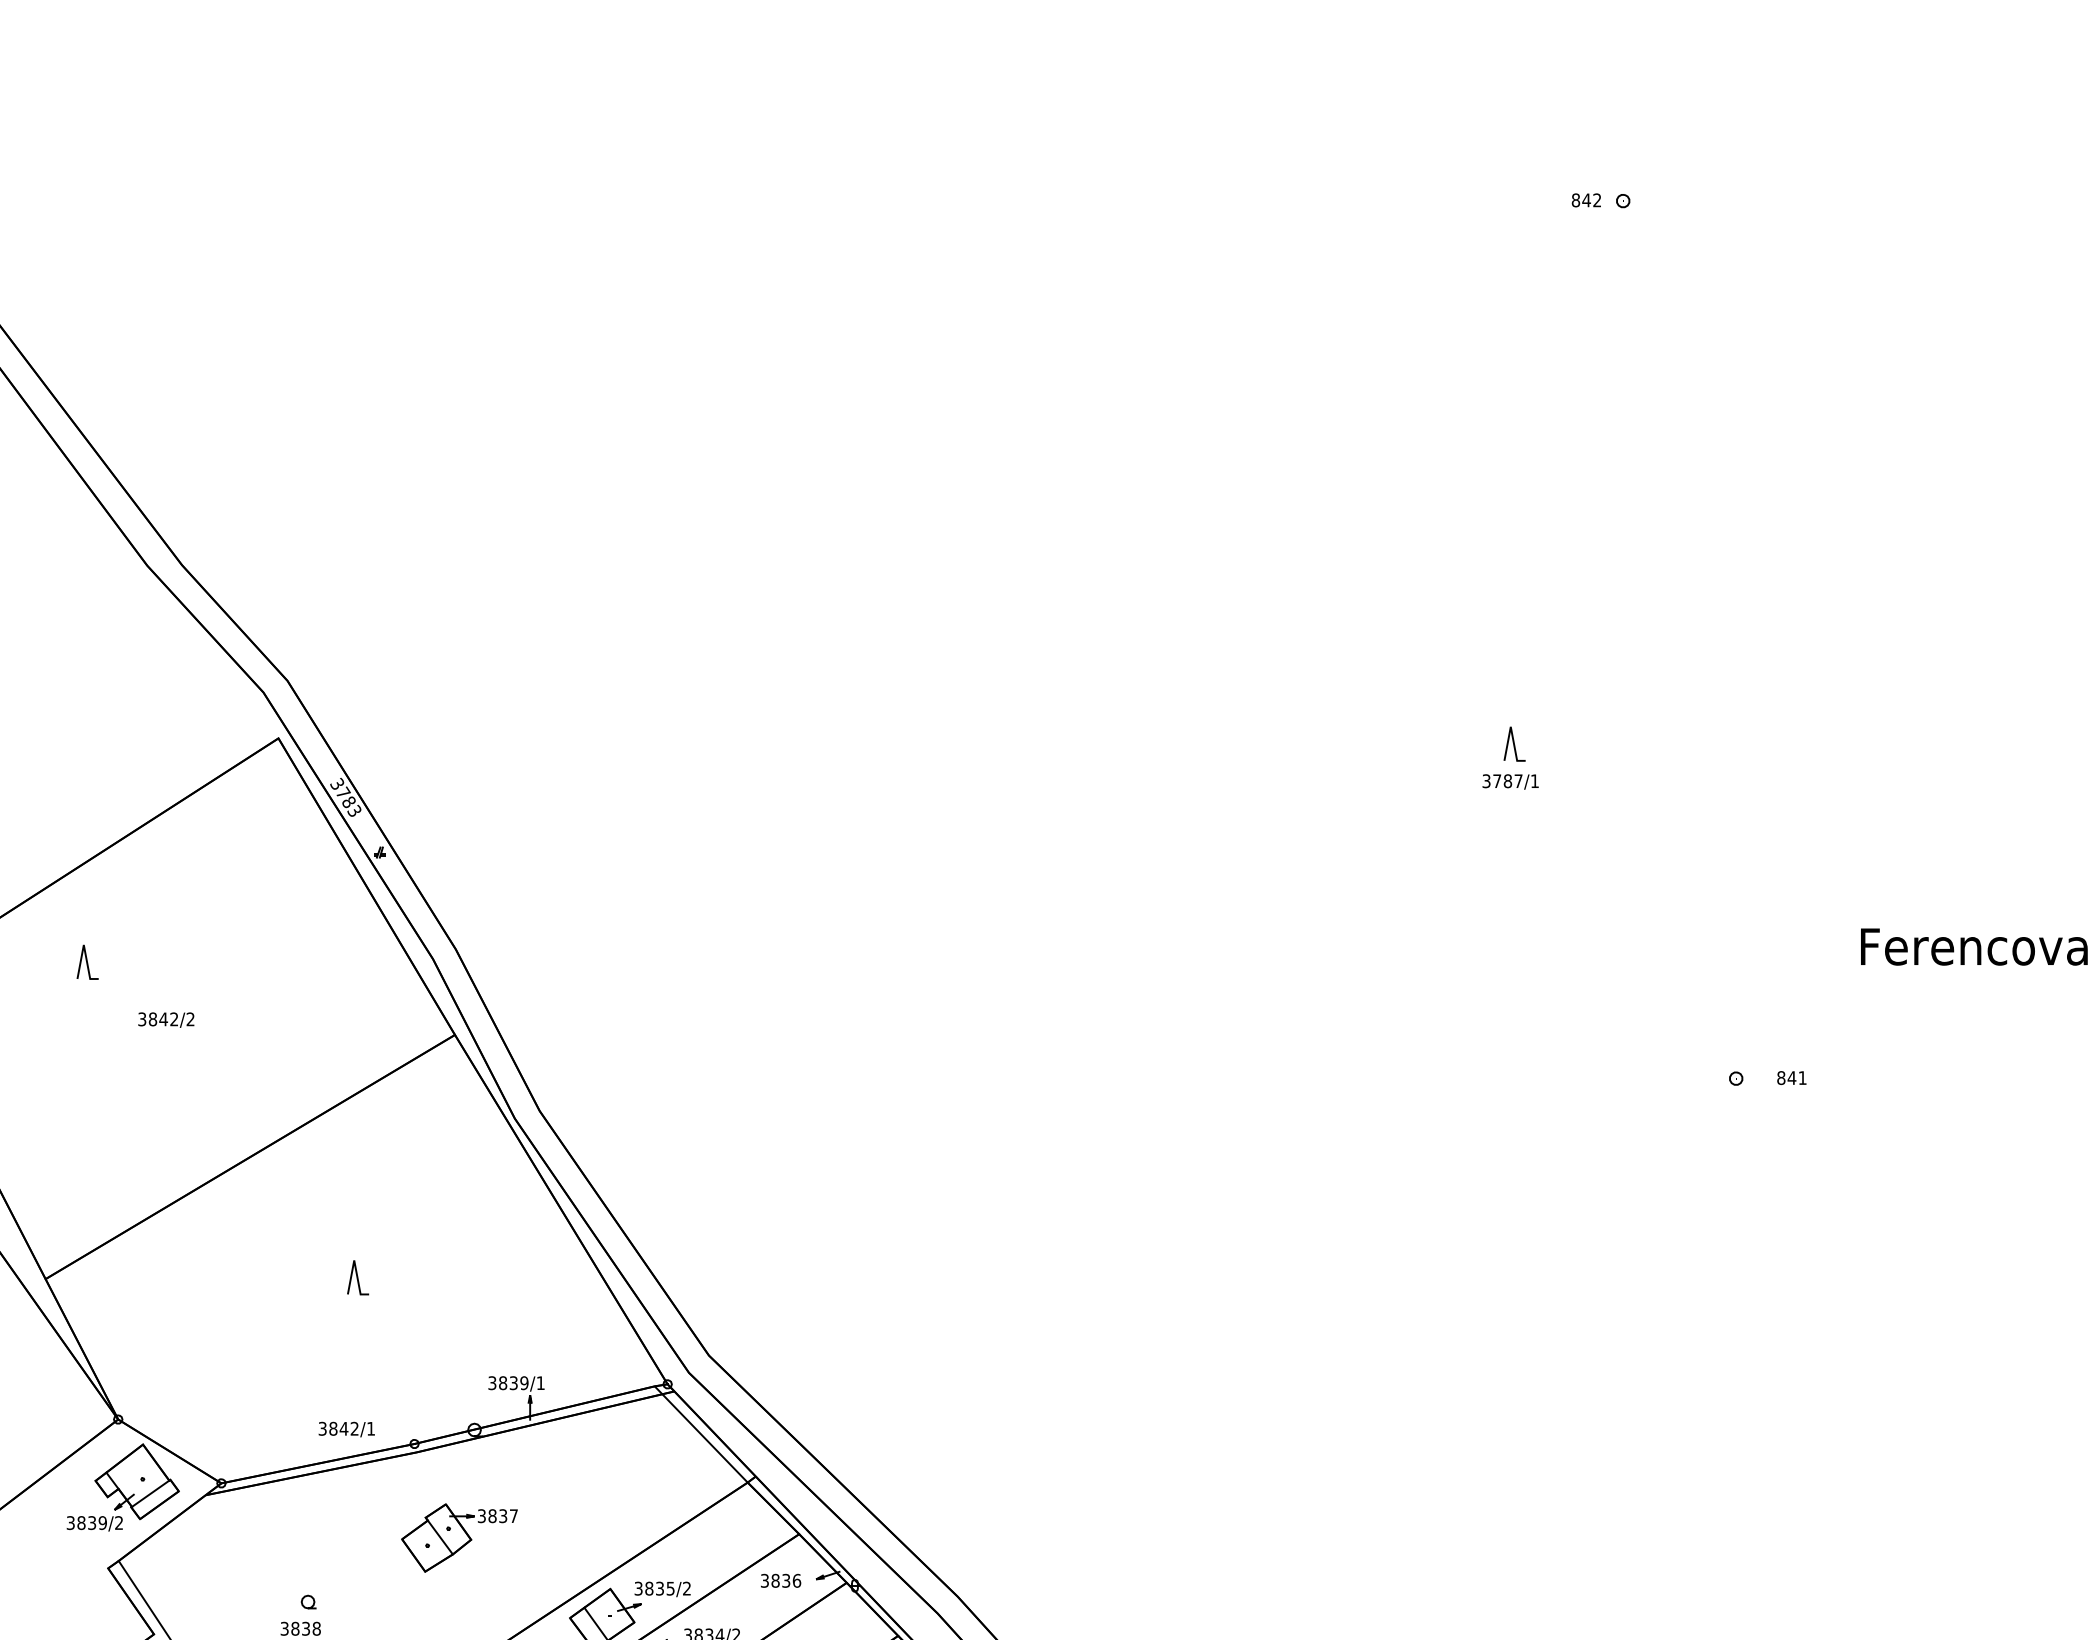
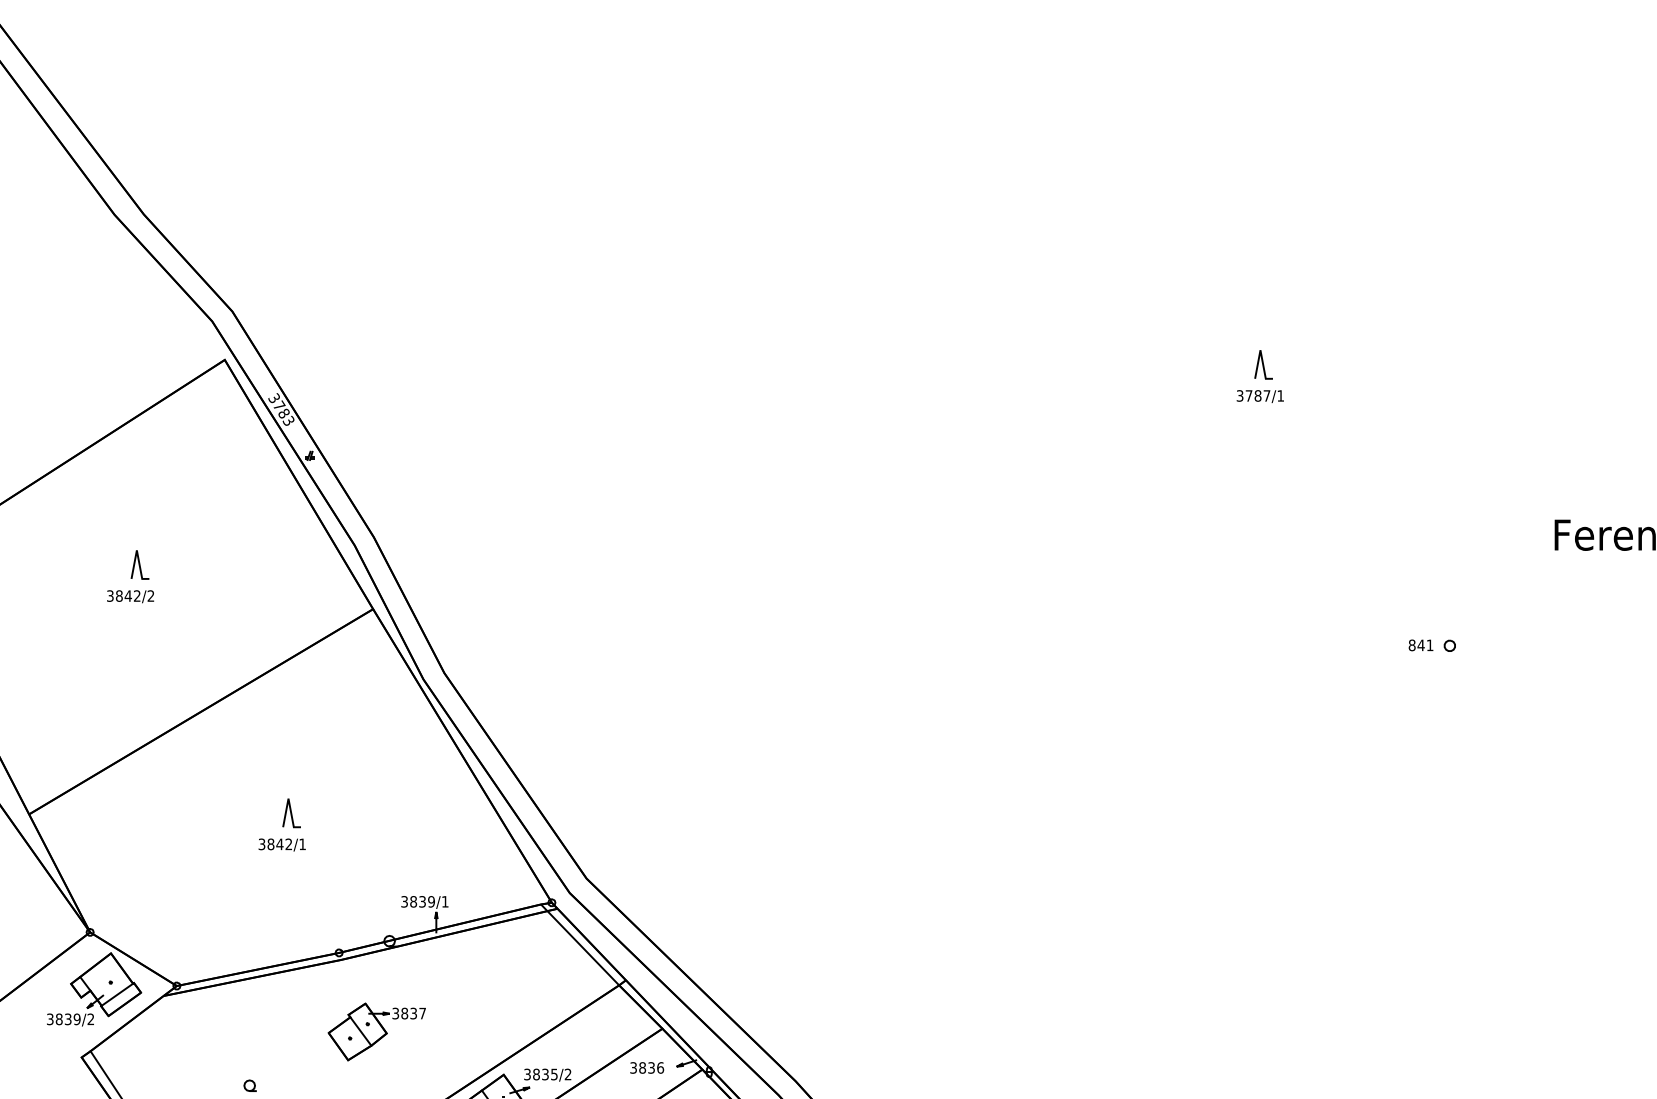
part: (87, 961) -> (139, 564), moved
text: (1791, 1077) -> (1420, 644), moved
text: (346, 1429) -> (281, 844), moved

